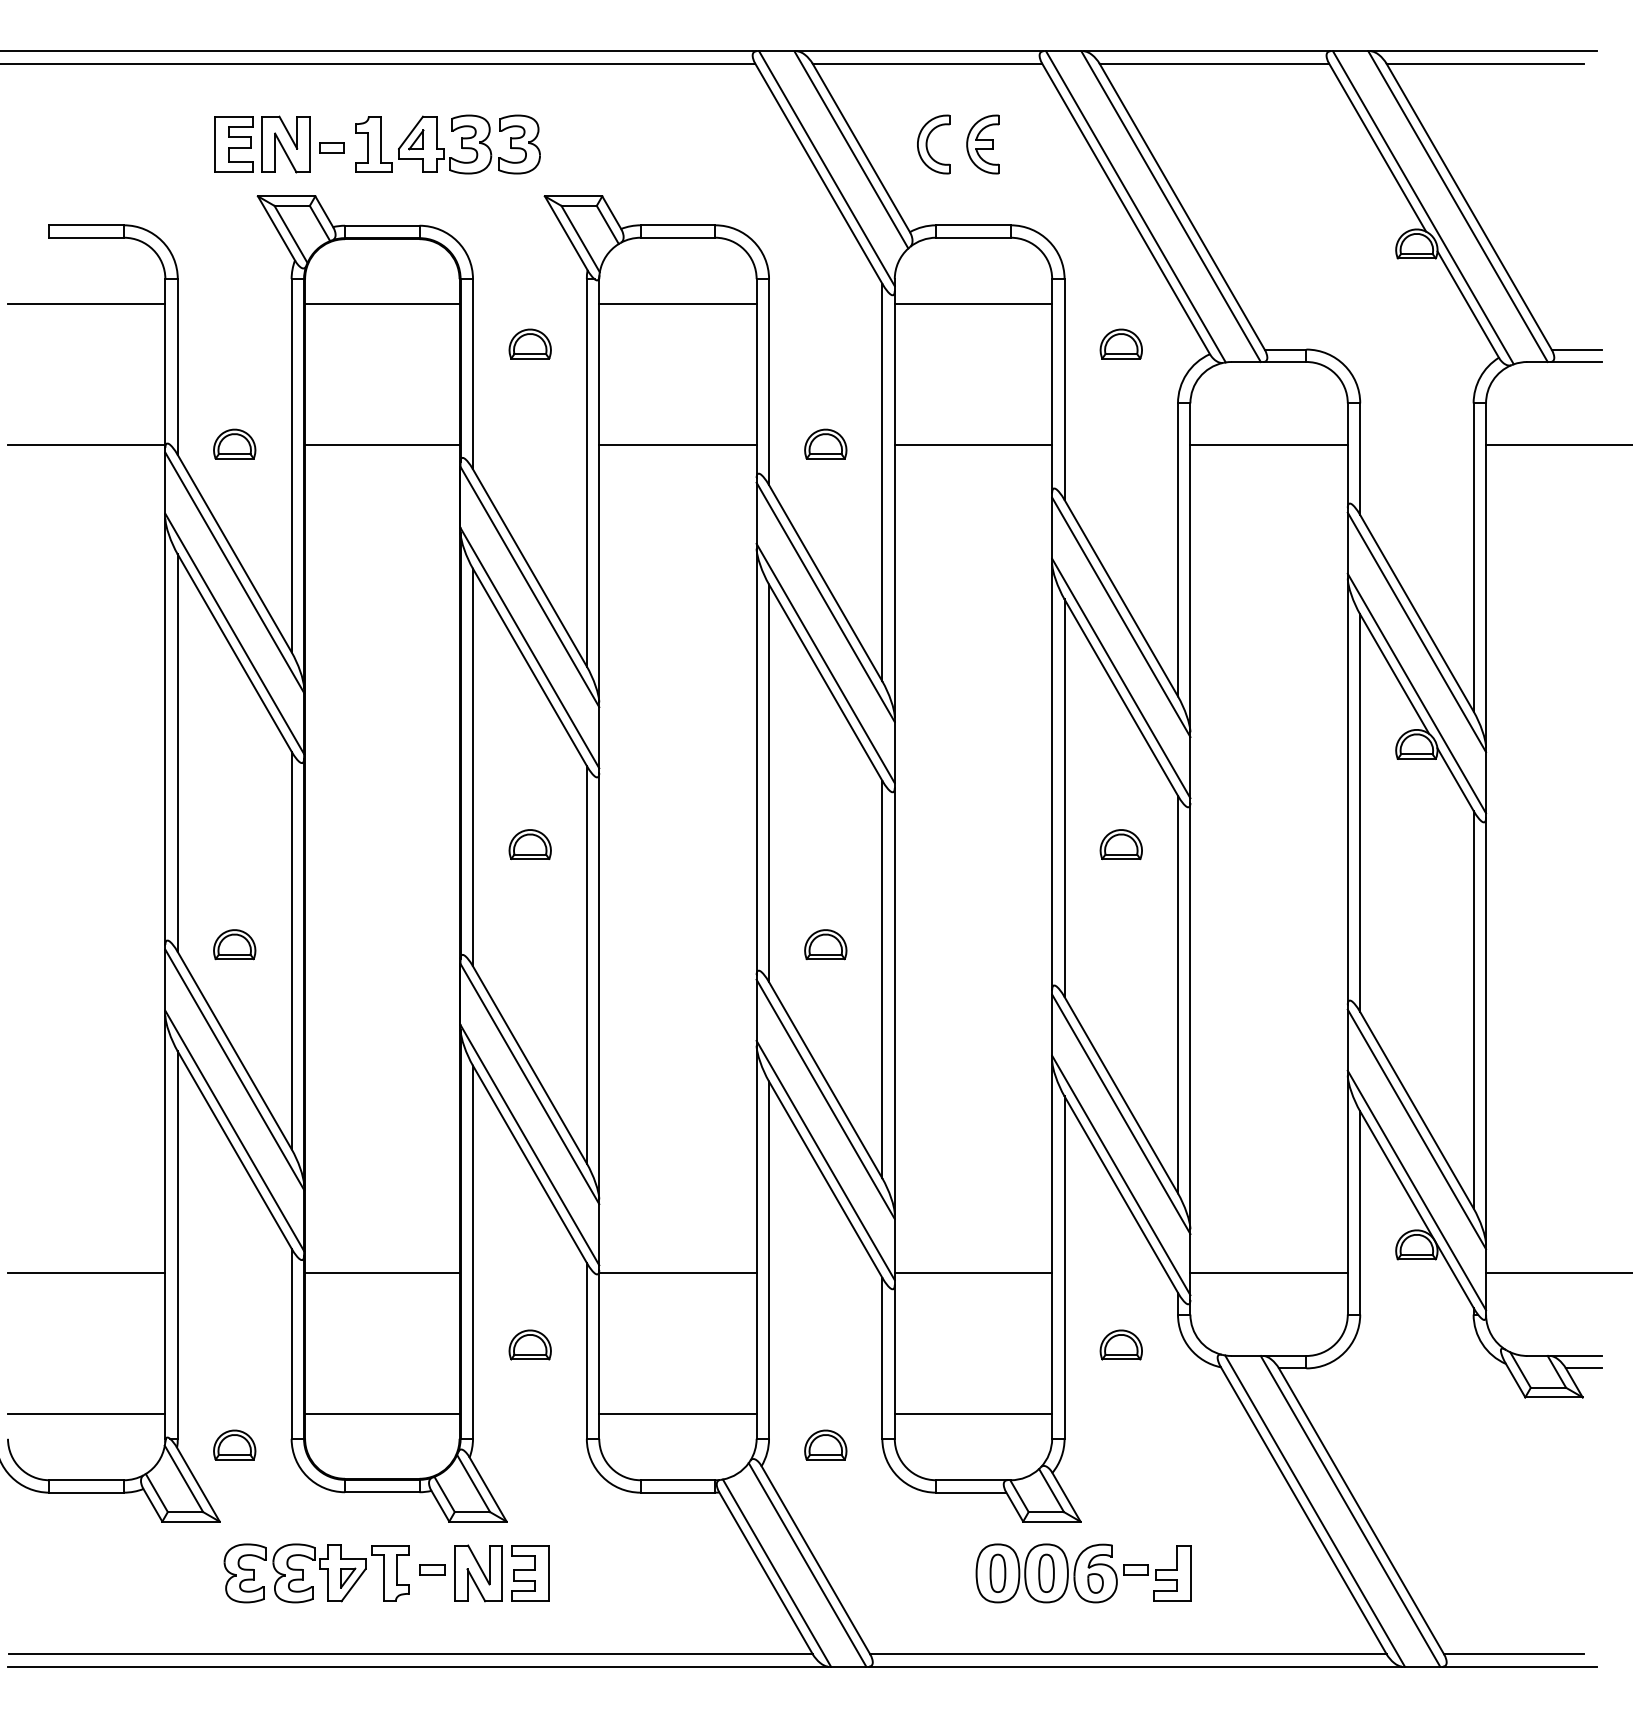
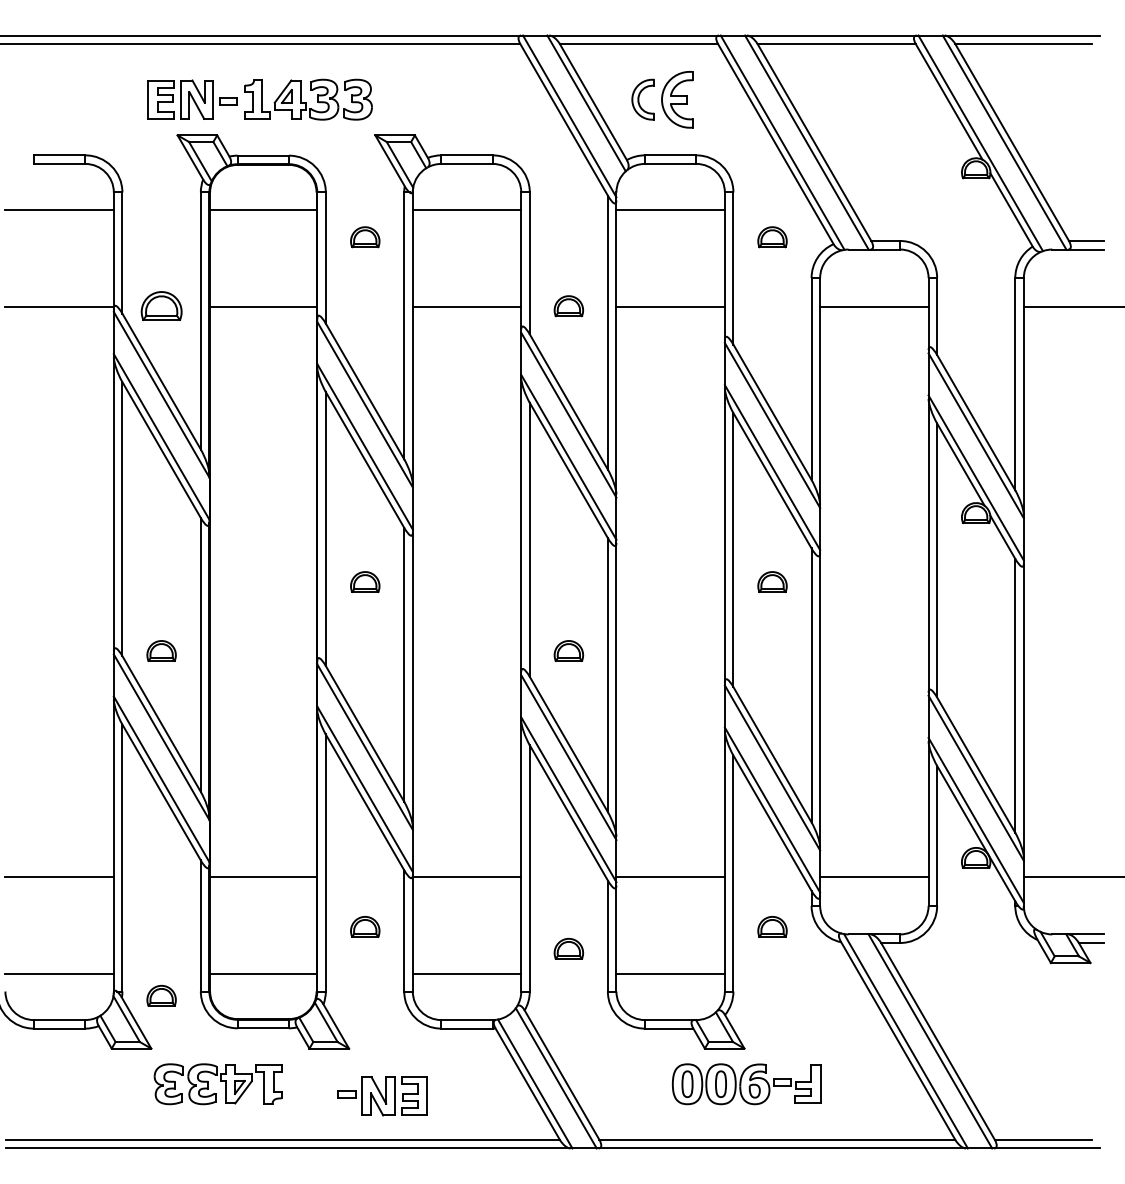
part: (981, 144) -> (676, 99), size x1.4
part: (234, 444) -> (161, 306), size x1.4
part: (825, 1444) -> (568, 948), moved
part: (484, 1573) -> (382, 1096), moved

